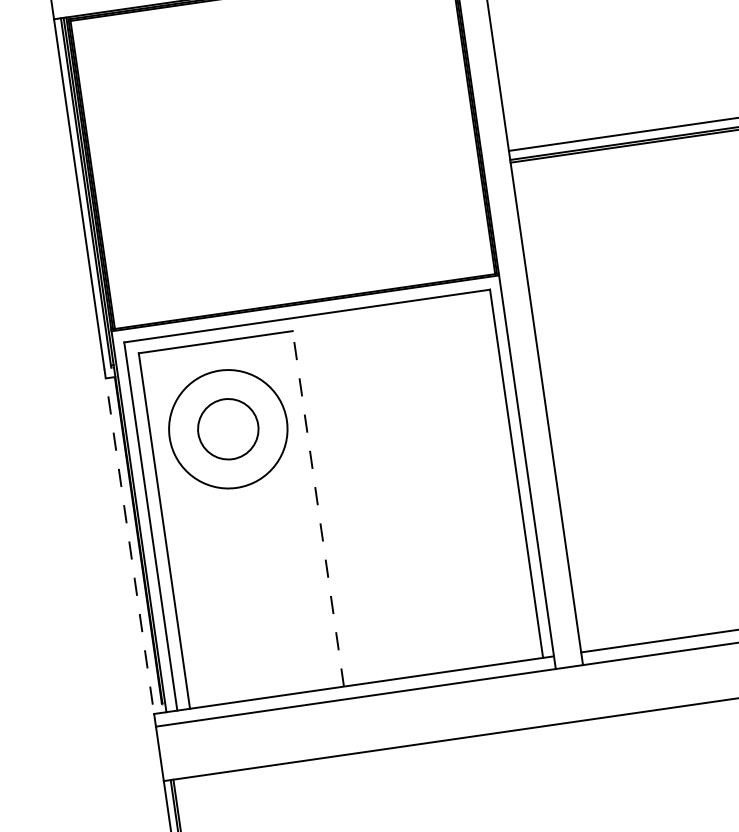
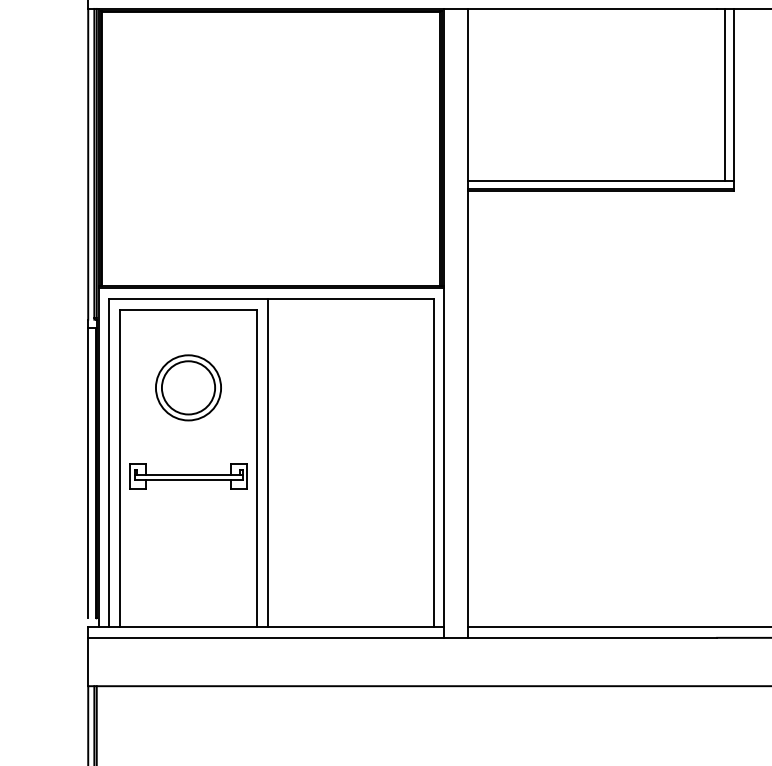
circle: (228, 428) -> (188, 387), size x0.62
line: (330, 500) -> (268, 462), added
line: (317, 508) -> (256, 468), dashed -> solid
part: (242, 528) -> (188, 476), added
line: (128, 536) -> (88, 468), dashed -> solid

